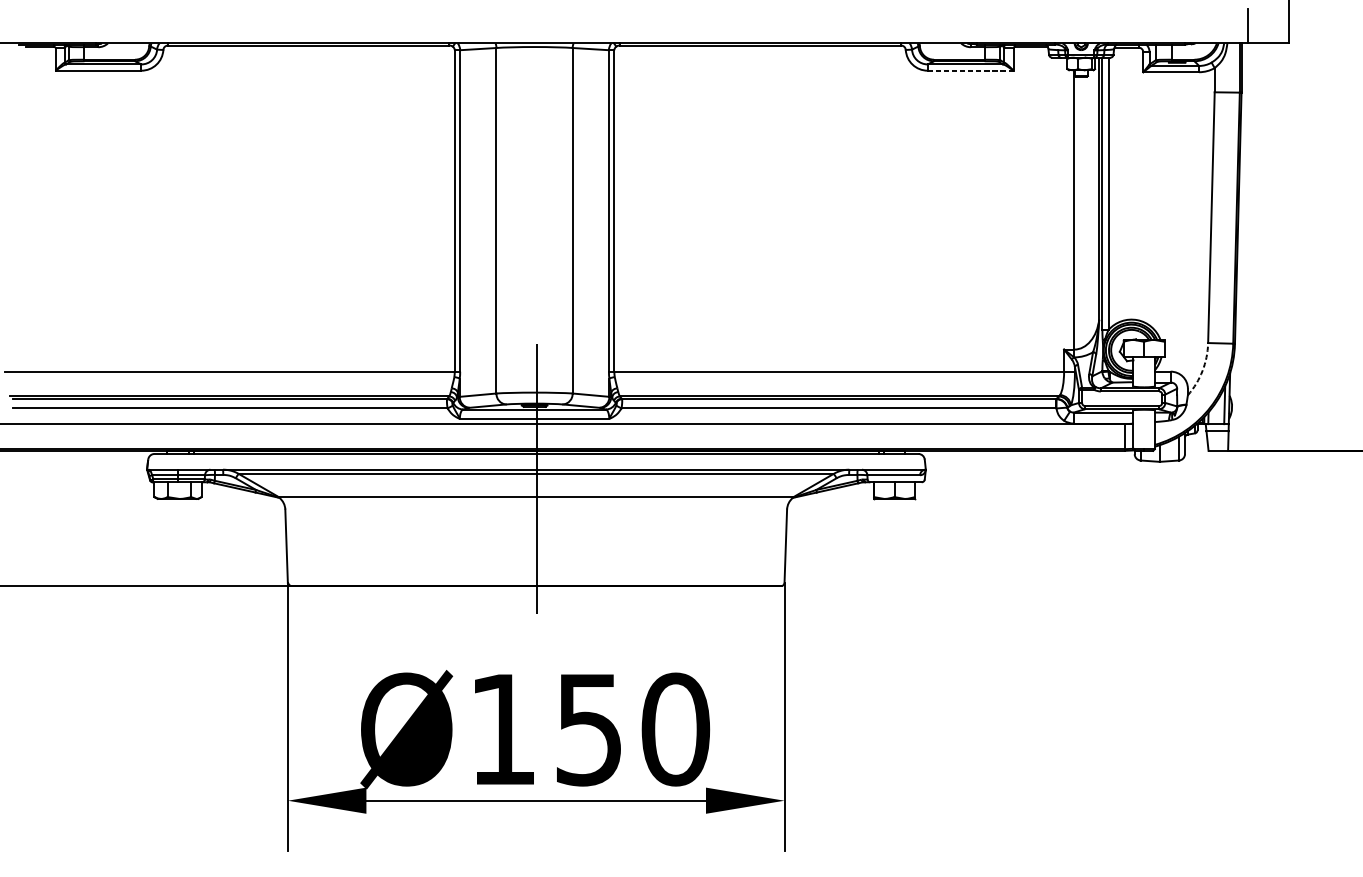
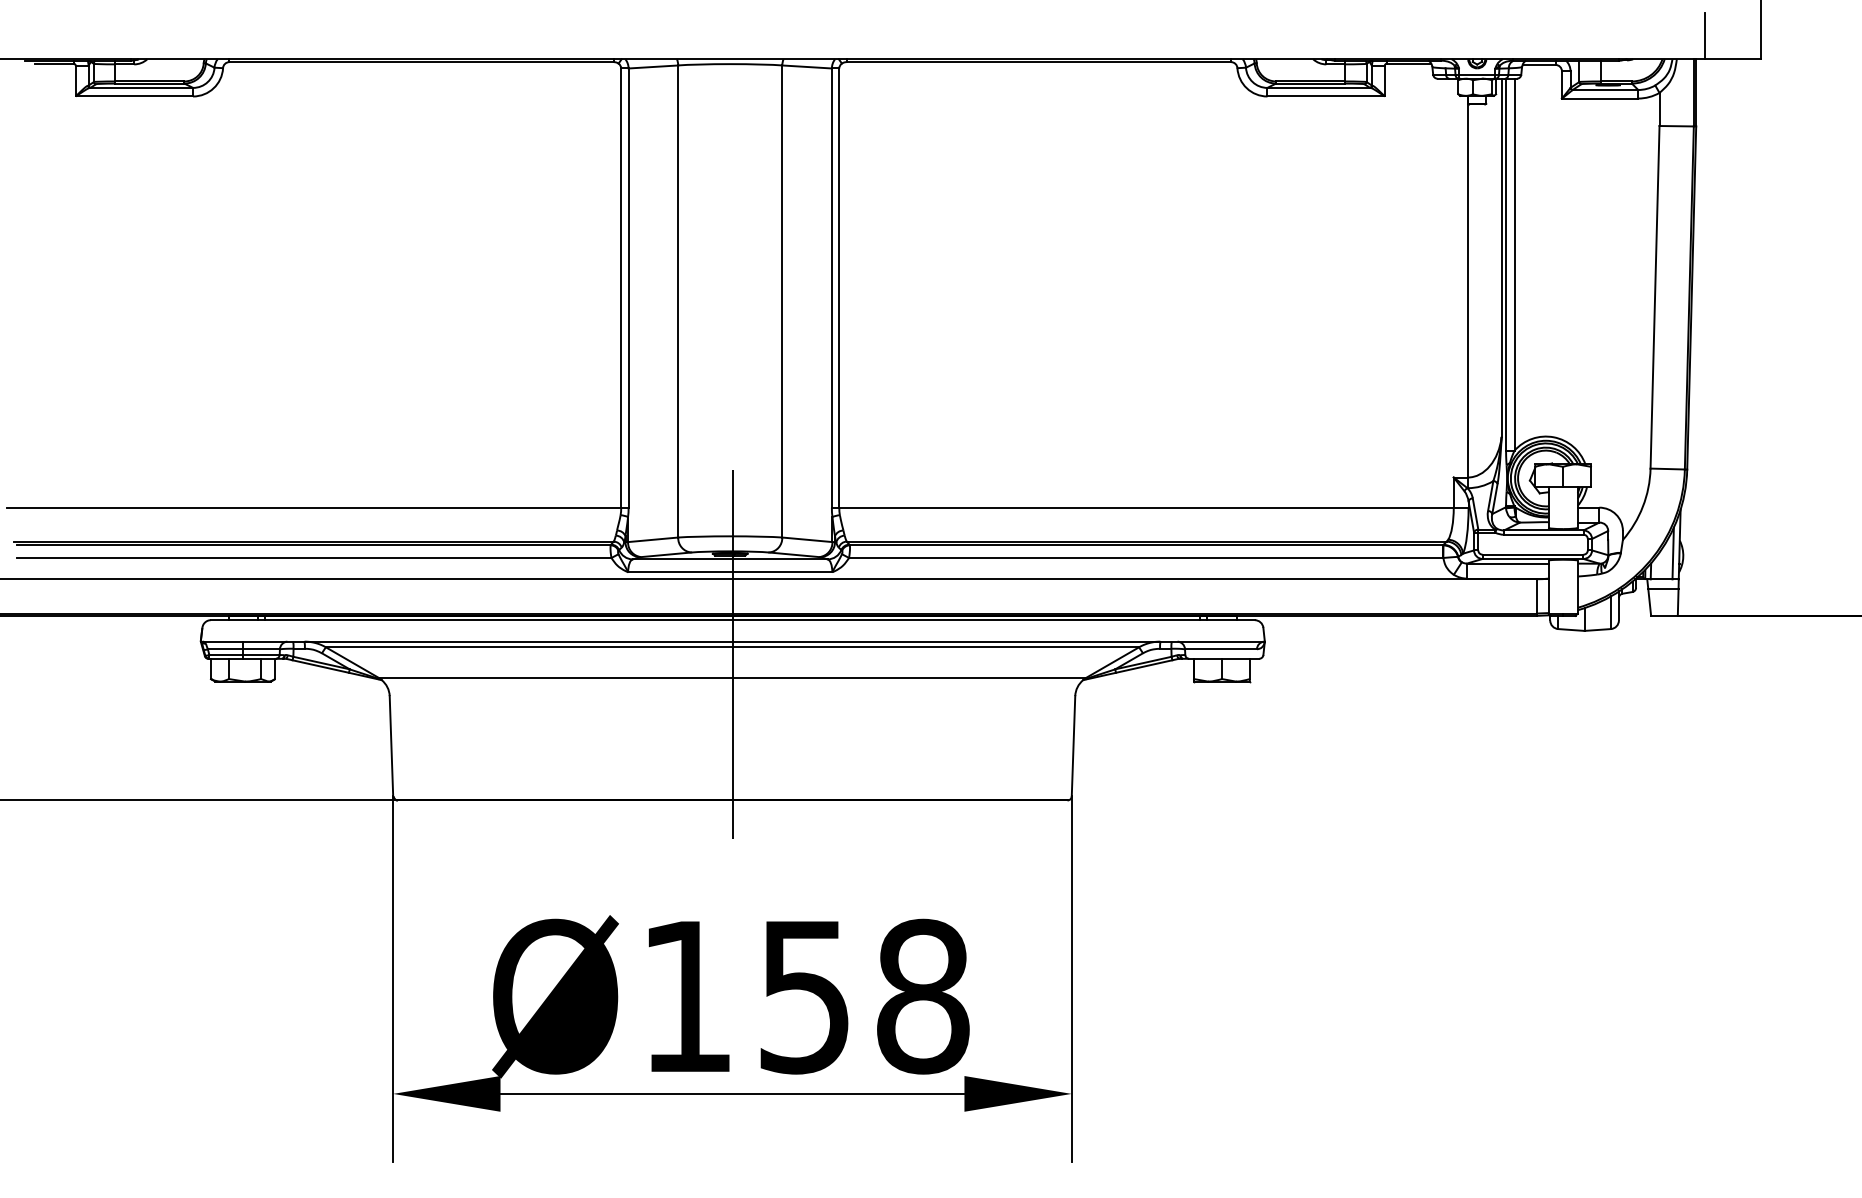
line: (970, 70) -> (1326, 96), dashed -> solid
arc: (1202, 370) -> (1642, 506), dashed -> solid
text: (676, 729) -> (923, 996), Ø150 -> Ø158

